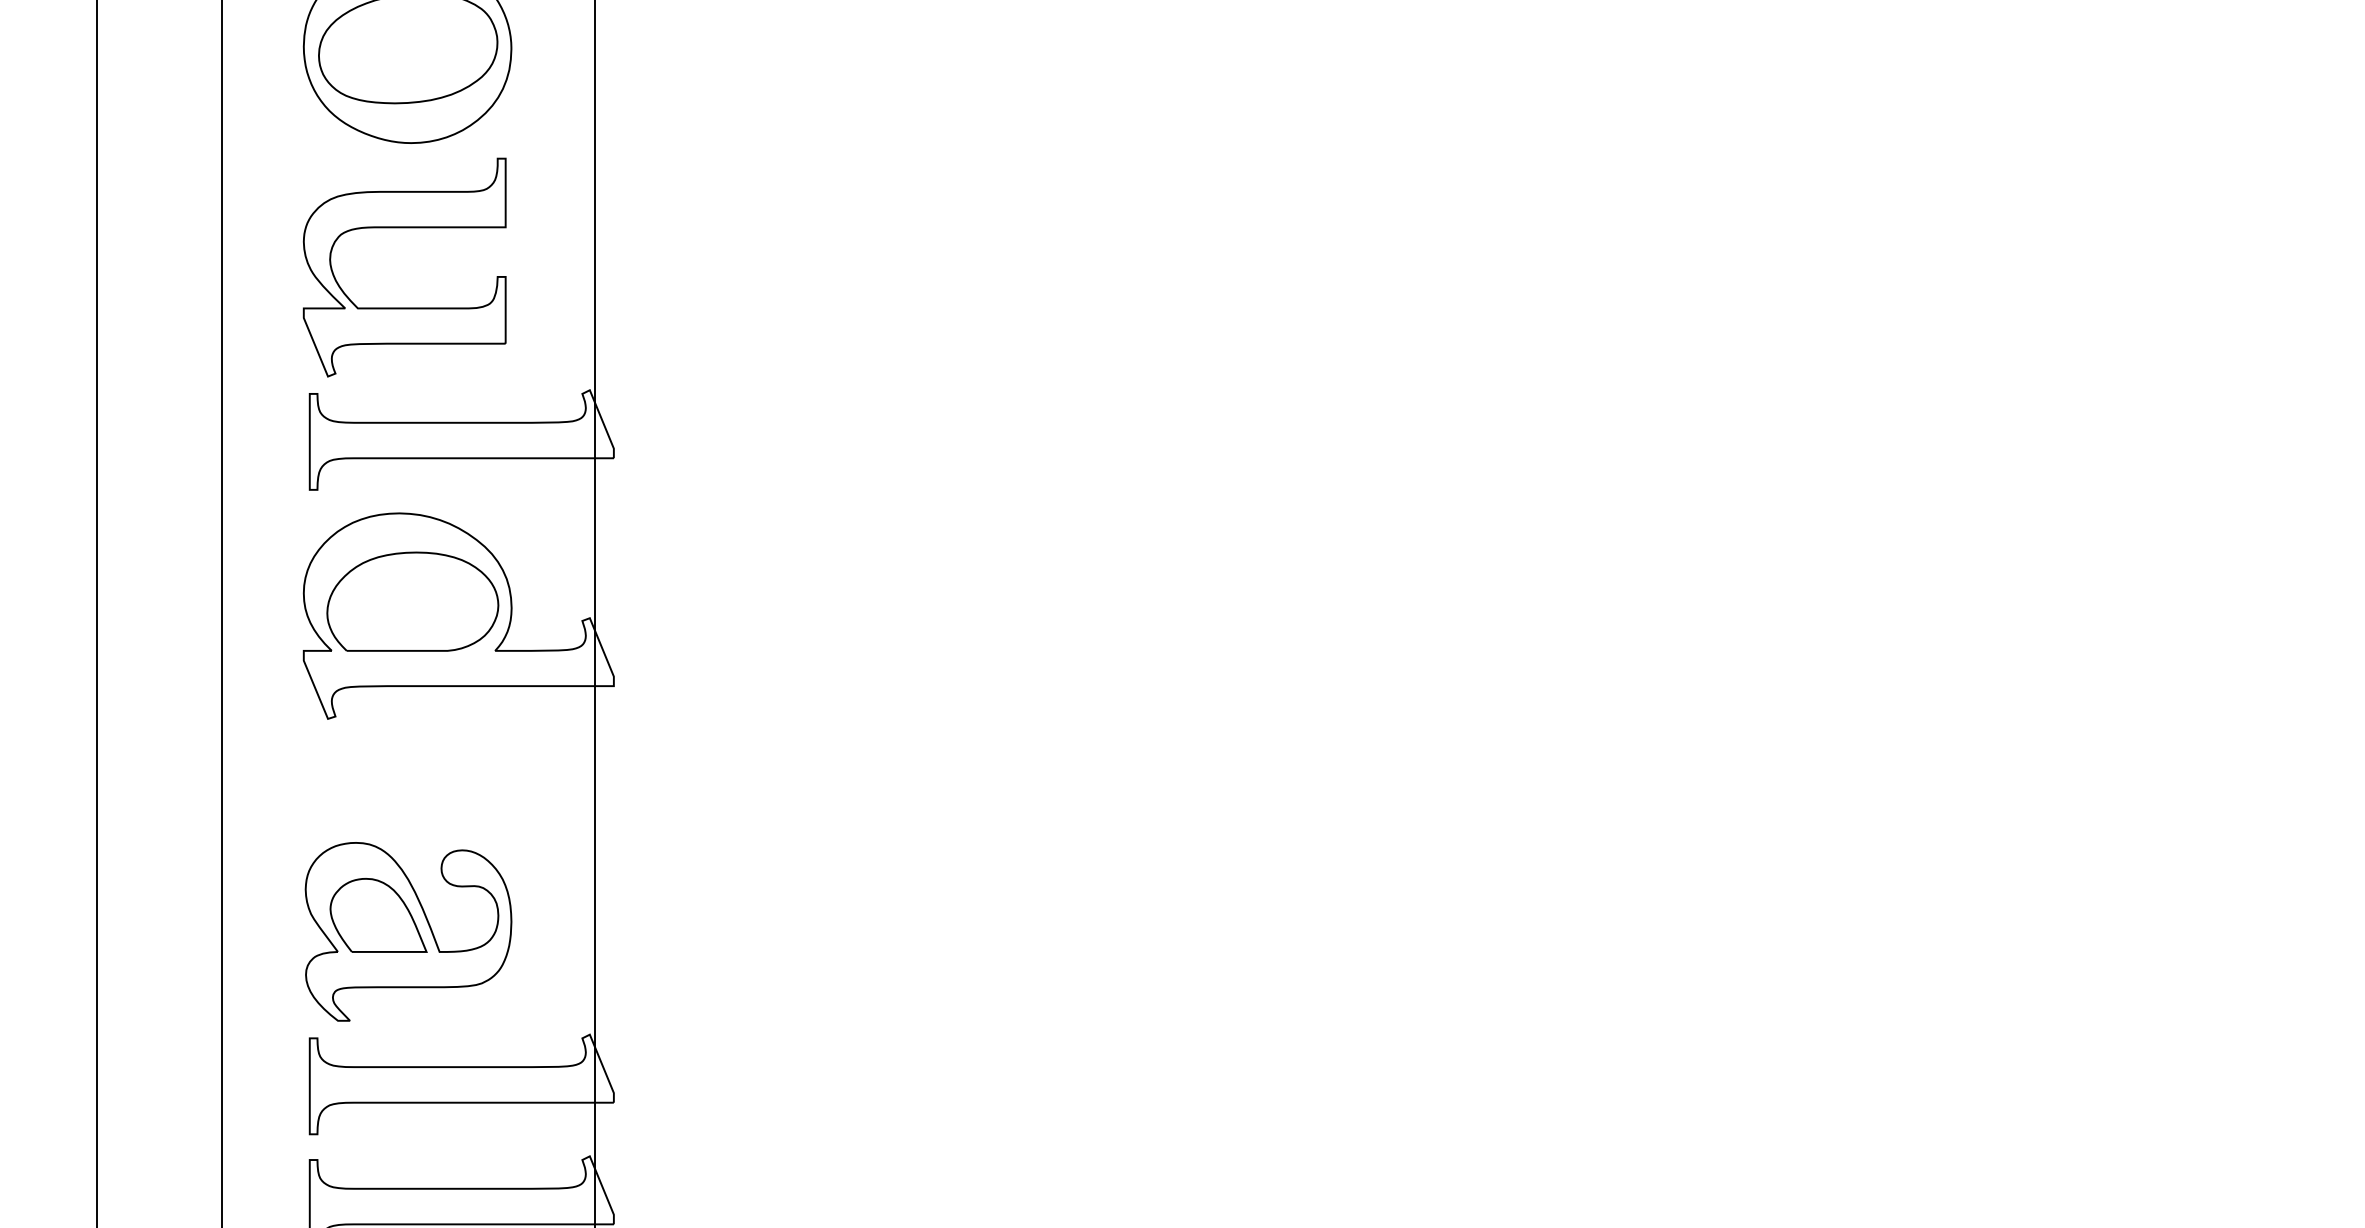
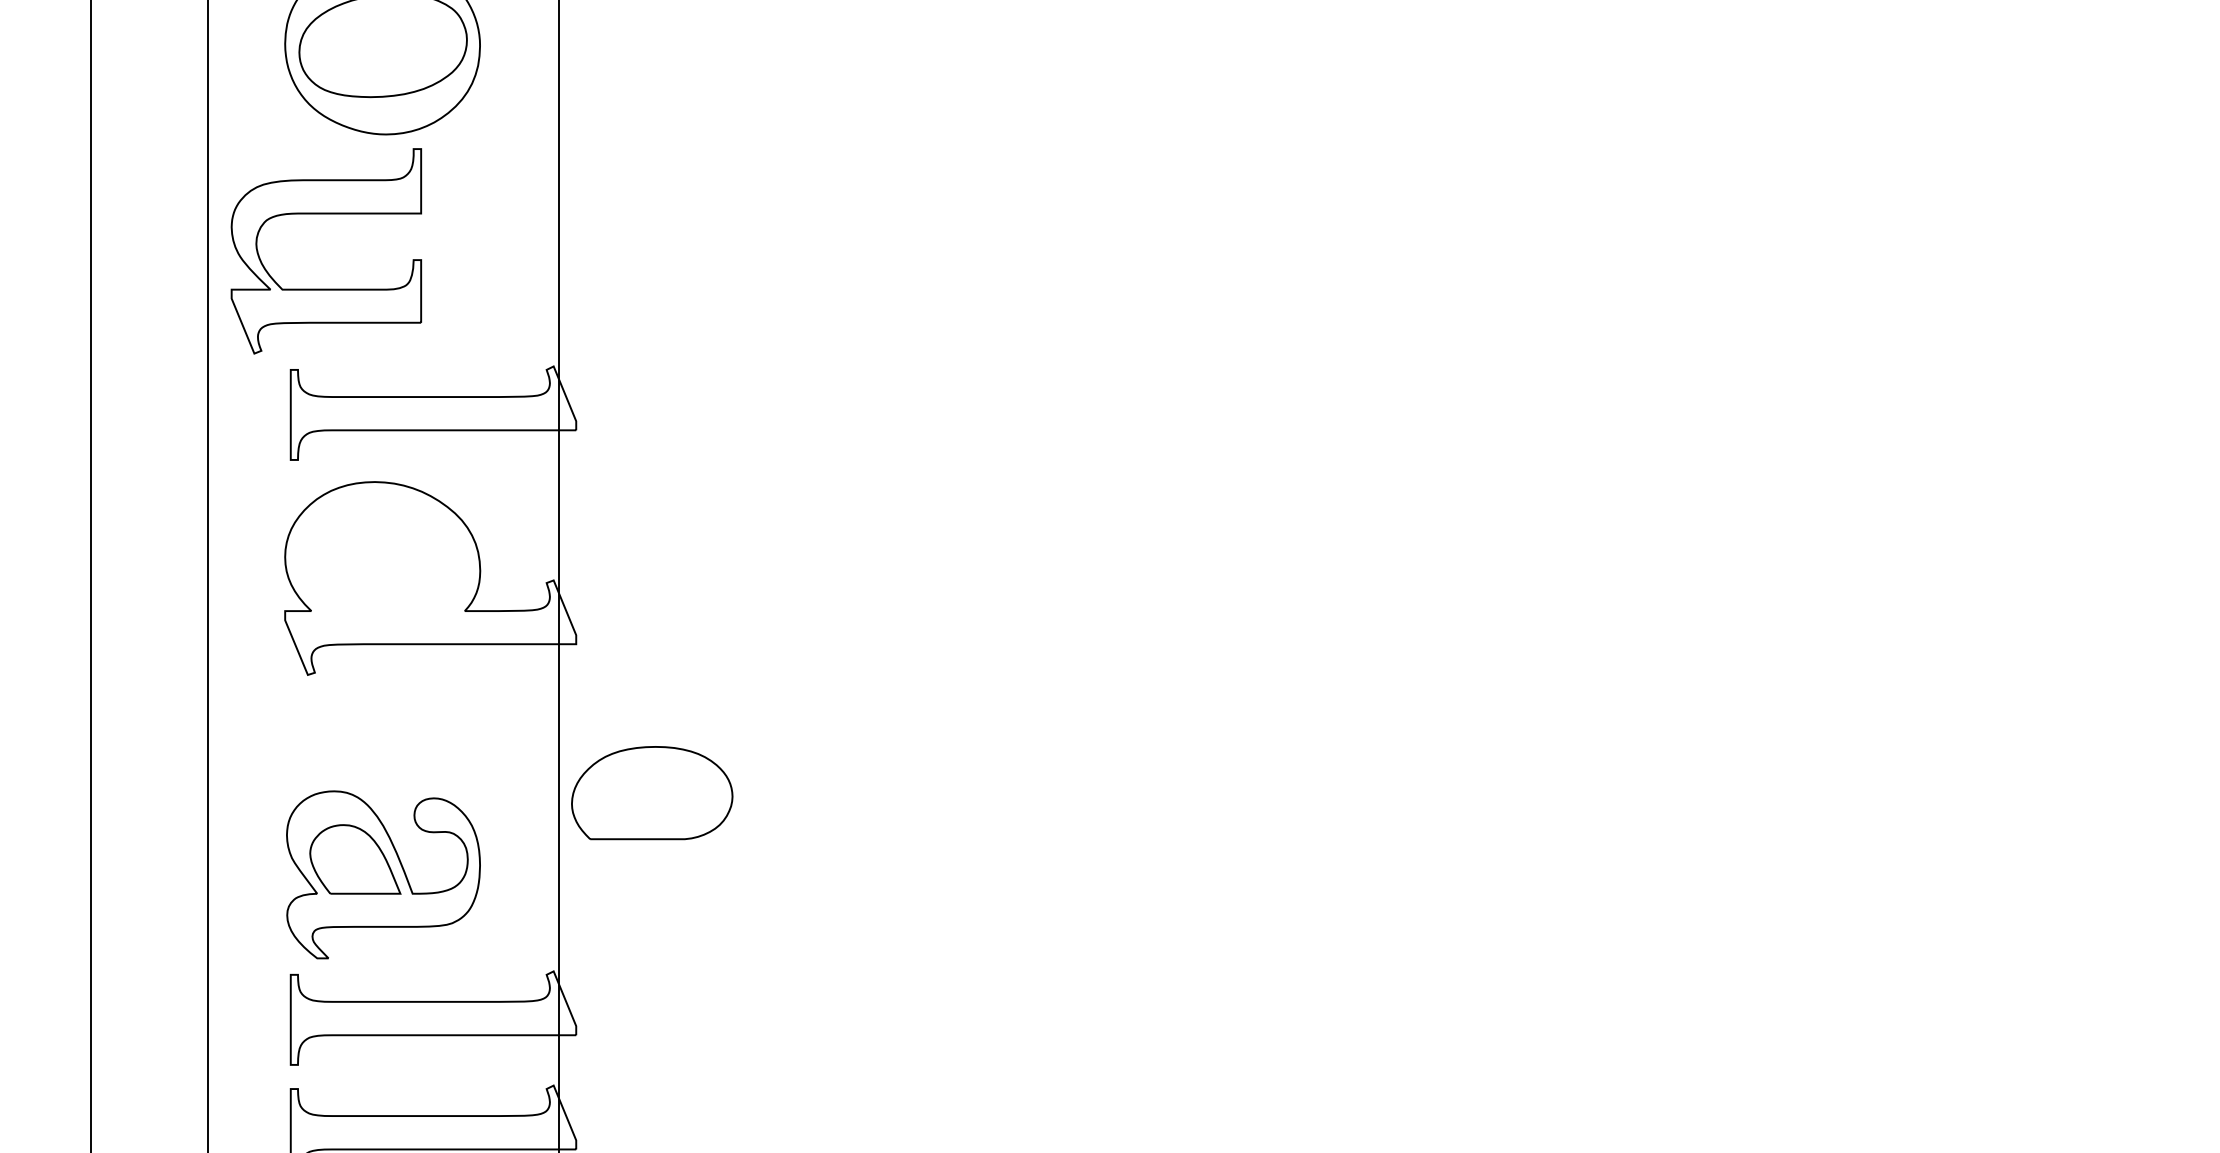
part: (404, 228) -> (326, 214), moved
part: (412, 601) -> (651, 792), moved

